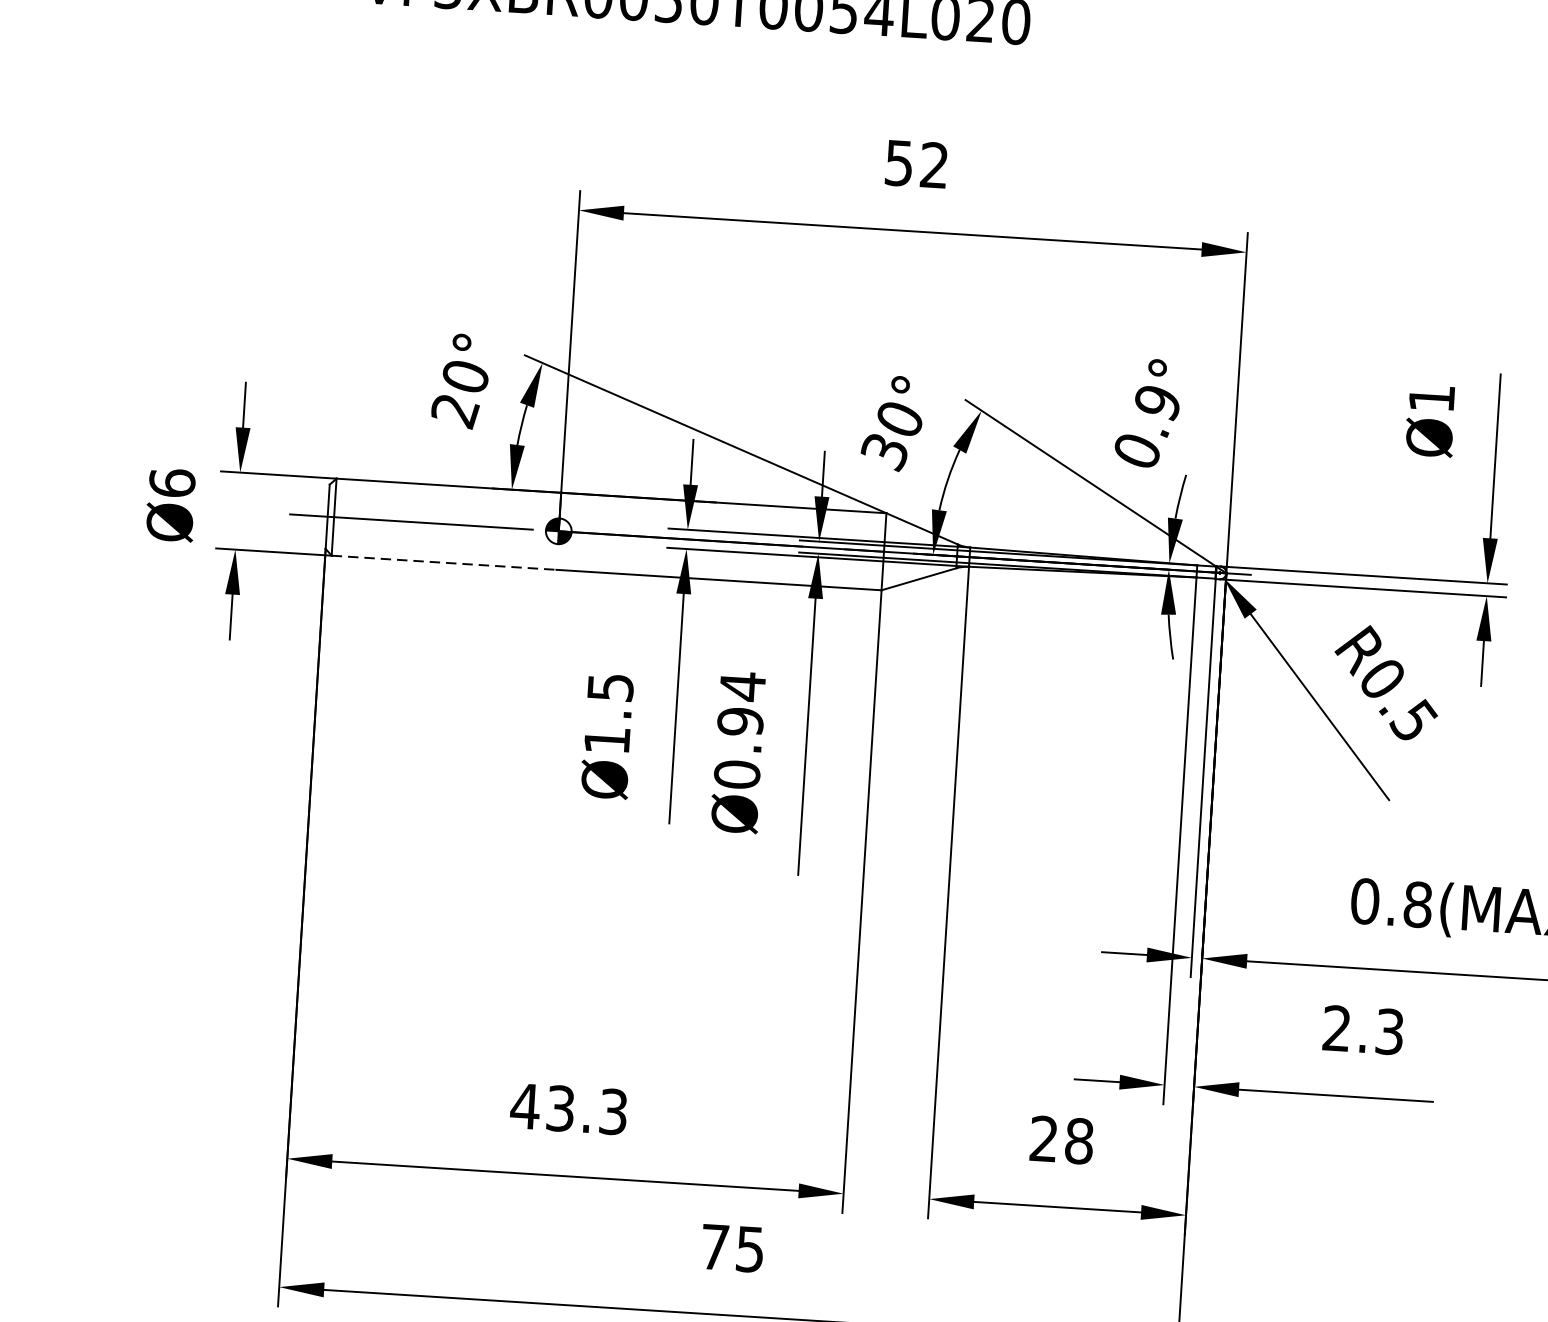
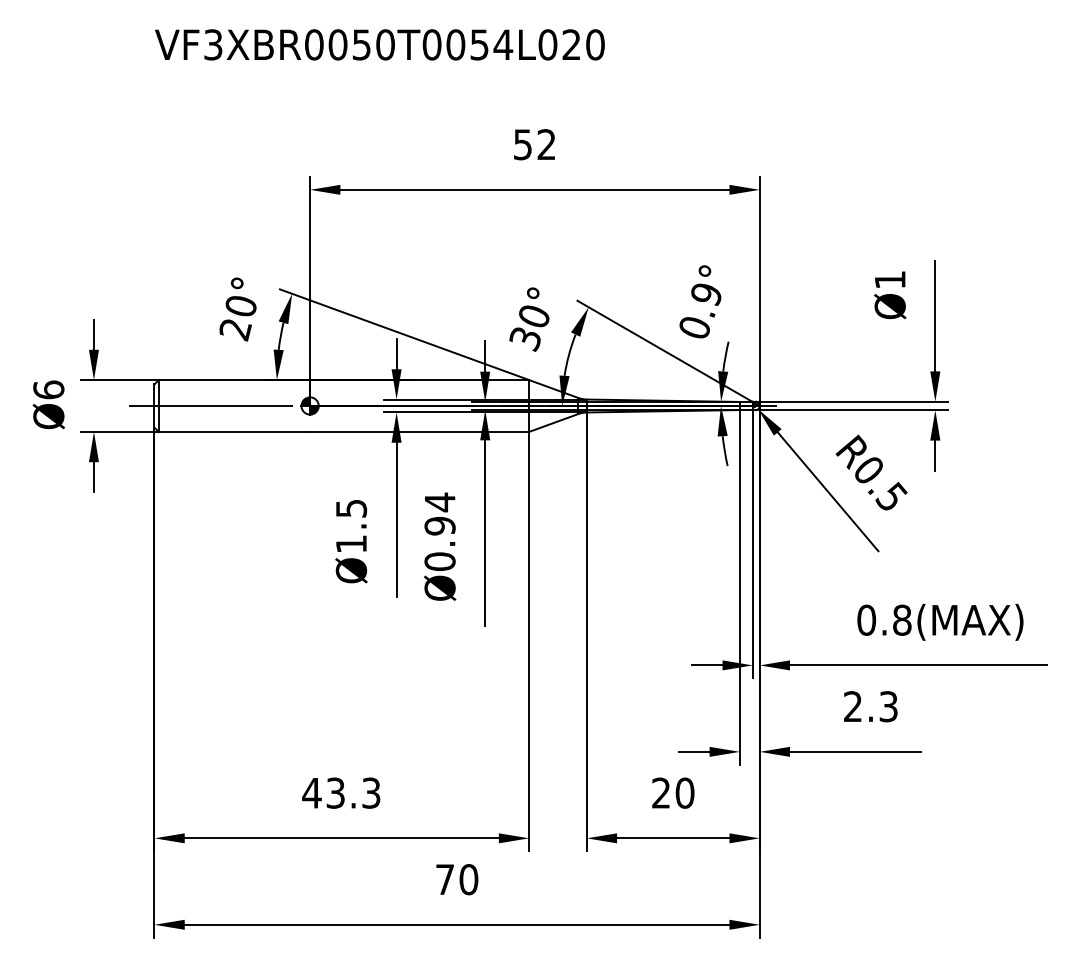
line: (444, 562) -> (234, 431), dashed -> solid
text: (1078, 1140) -> (684, 792), 28 -> 20
text: (749, 1249) -> (468, 879), 75 -> 70

